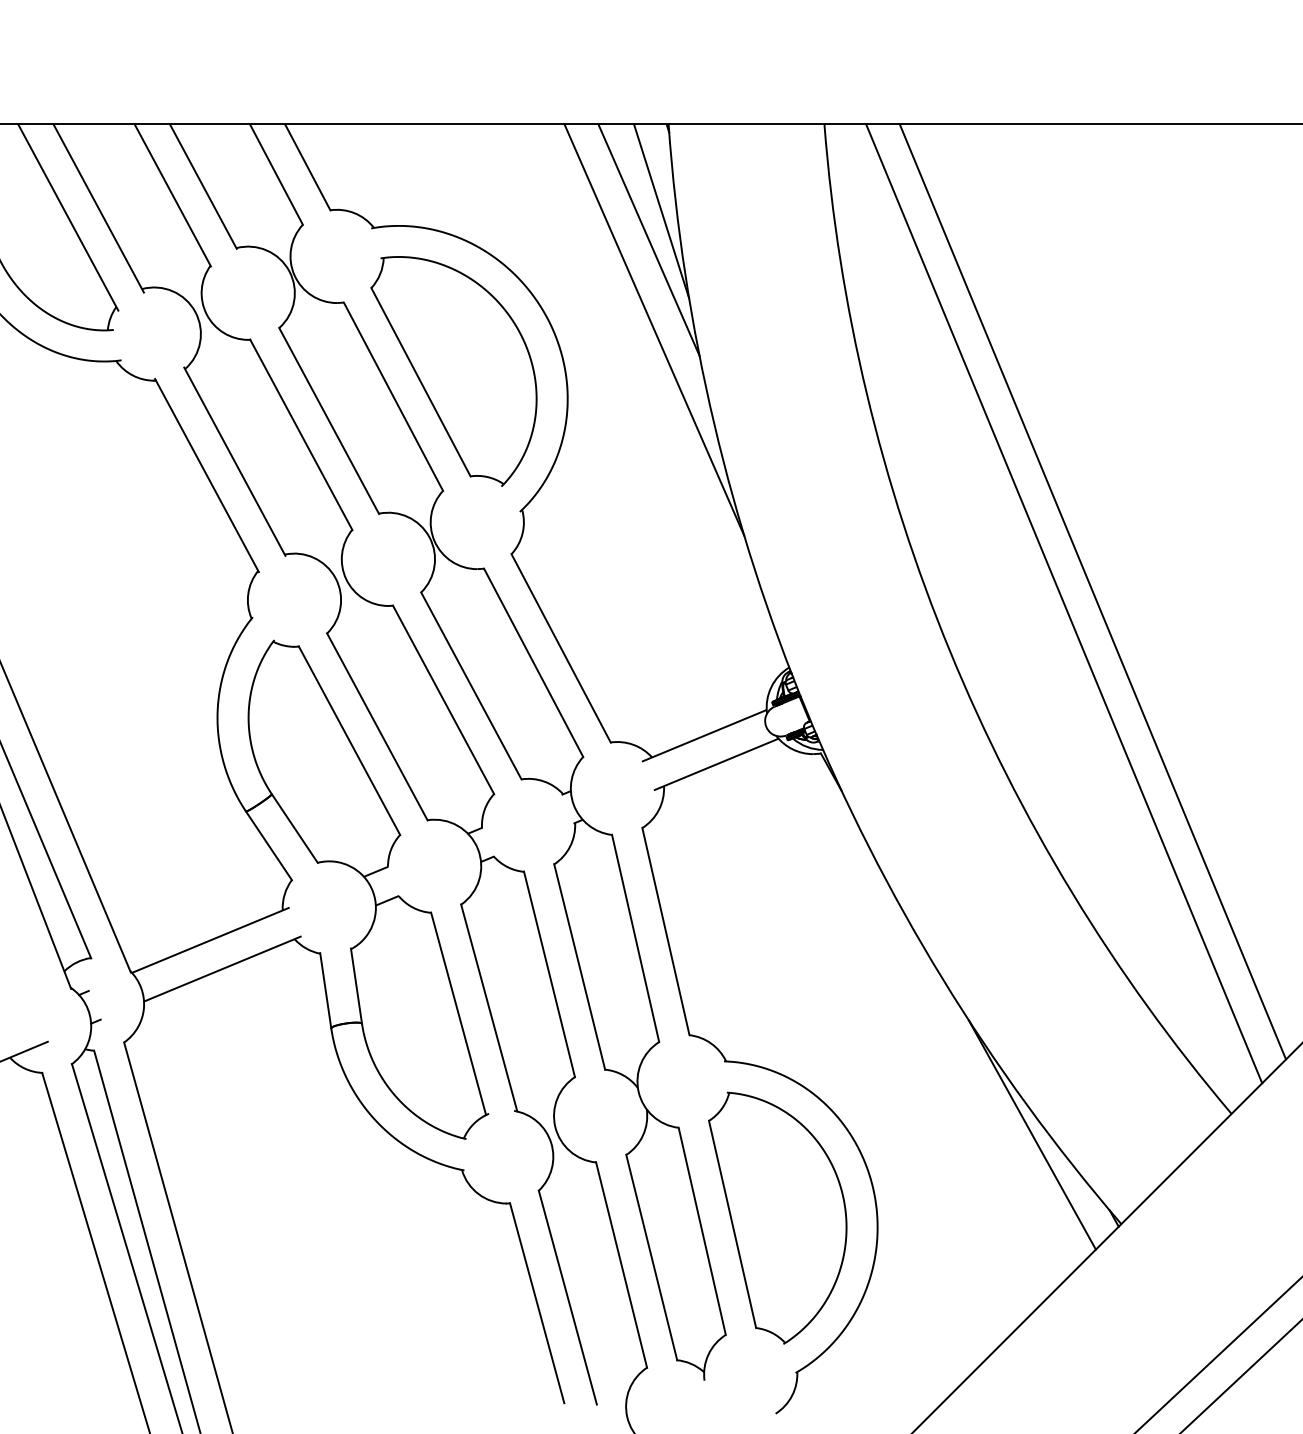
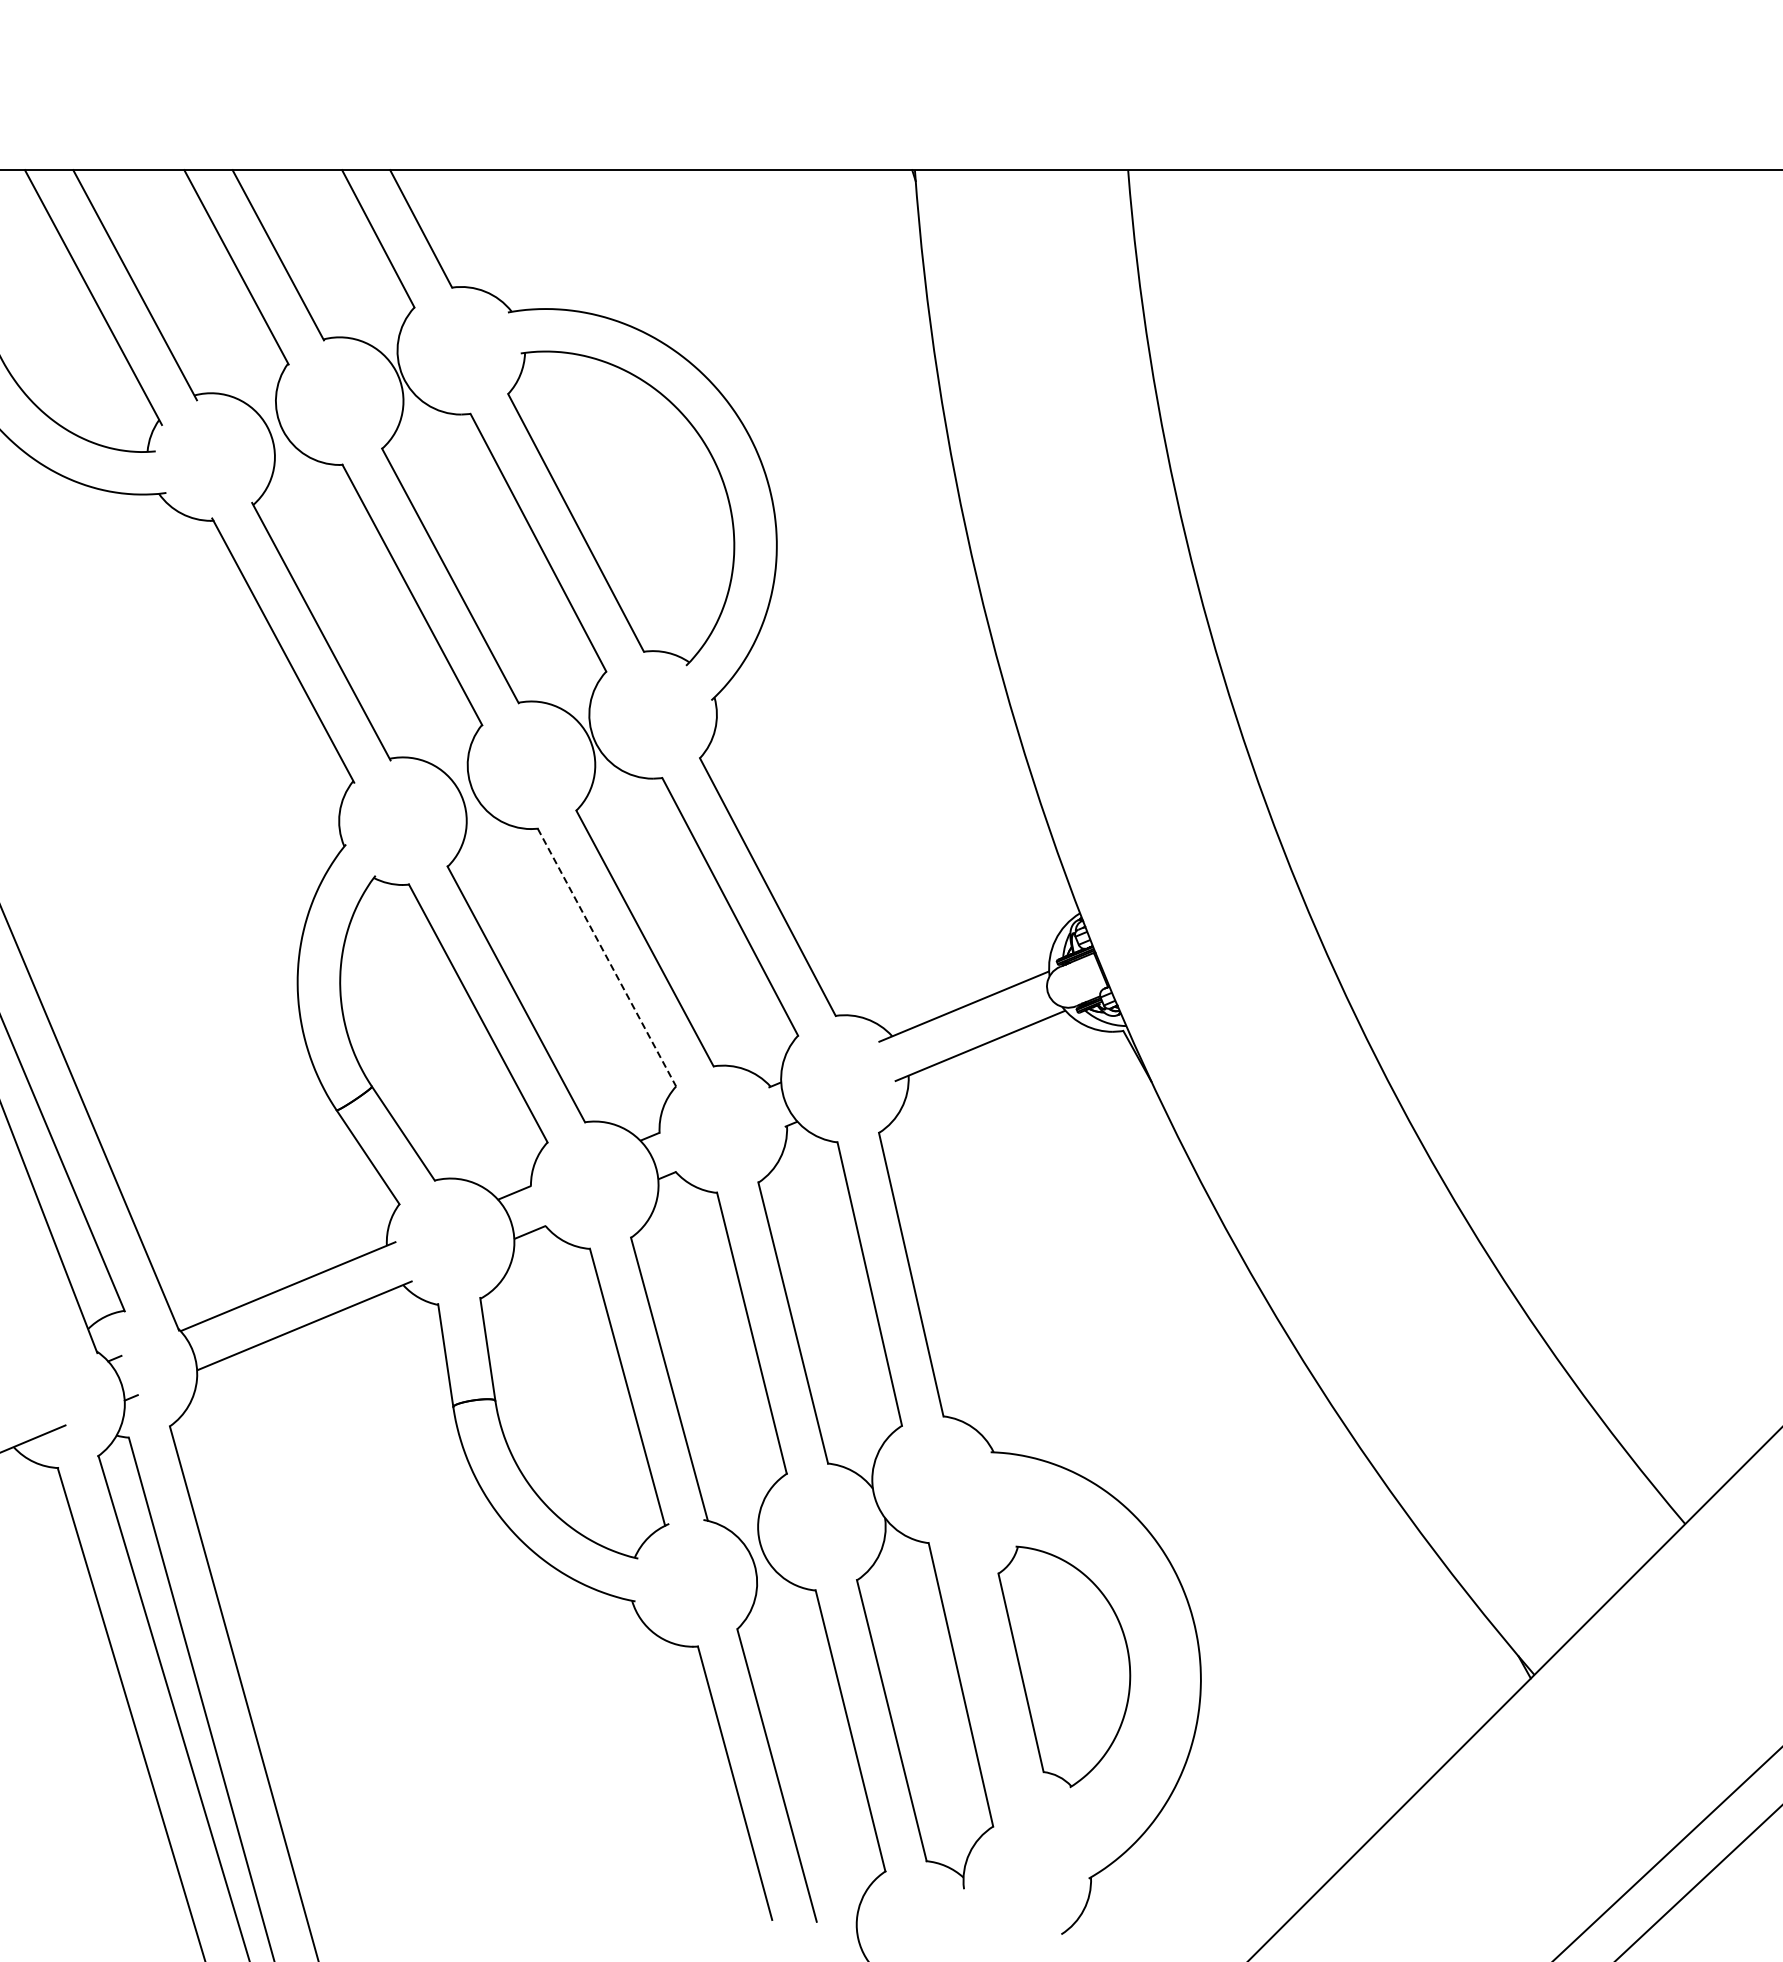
line: (661, 211) -> (905, 289), removed
line: (648, 240) -> (887, 328), removed
line: (654, 330) -> (895, 451), removed
line: (1092, 591) -> (1495, 809), removed
line: (1064, 604) -> (1456, 826), removed
line: (443, 700) -> (607, 958), solid -> dashed
line: (1032, 1134) -> (1412, 1552), removed
part: (777, 1217) -> (1064, 1666), size x0.7

